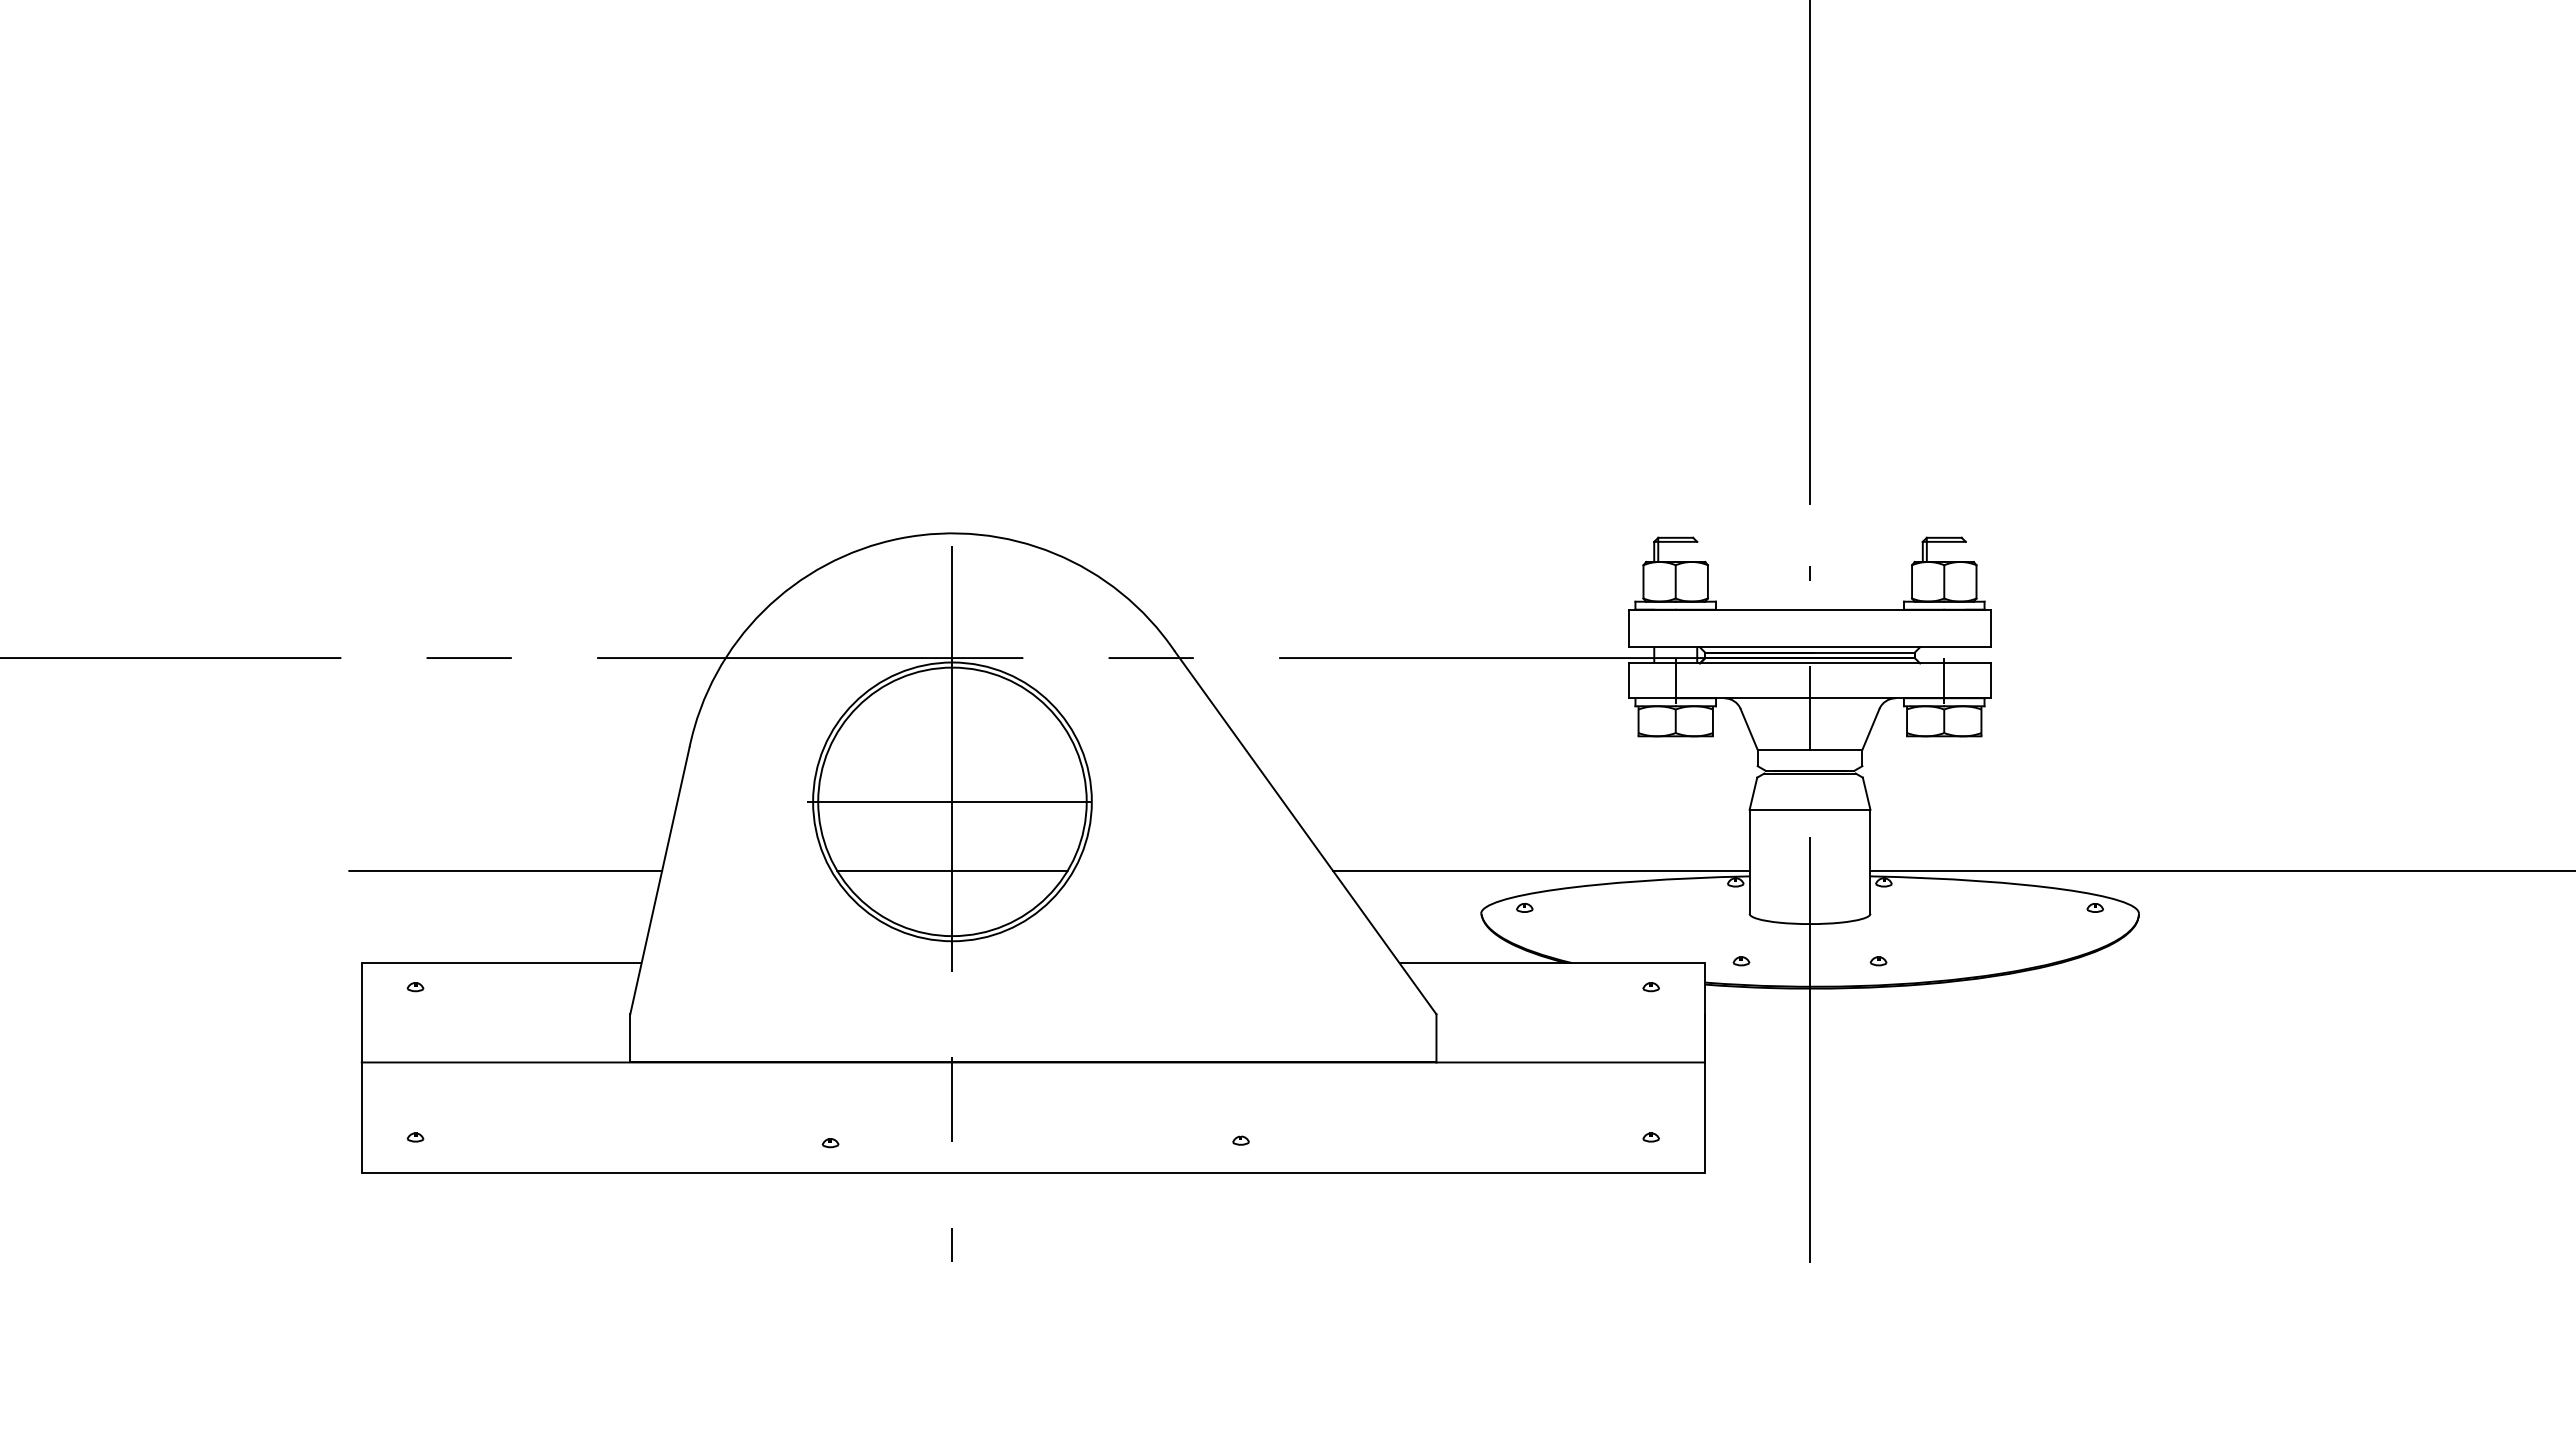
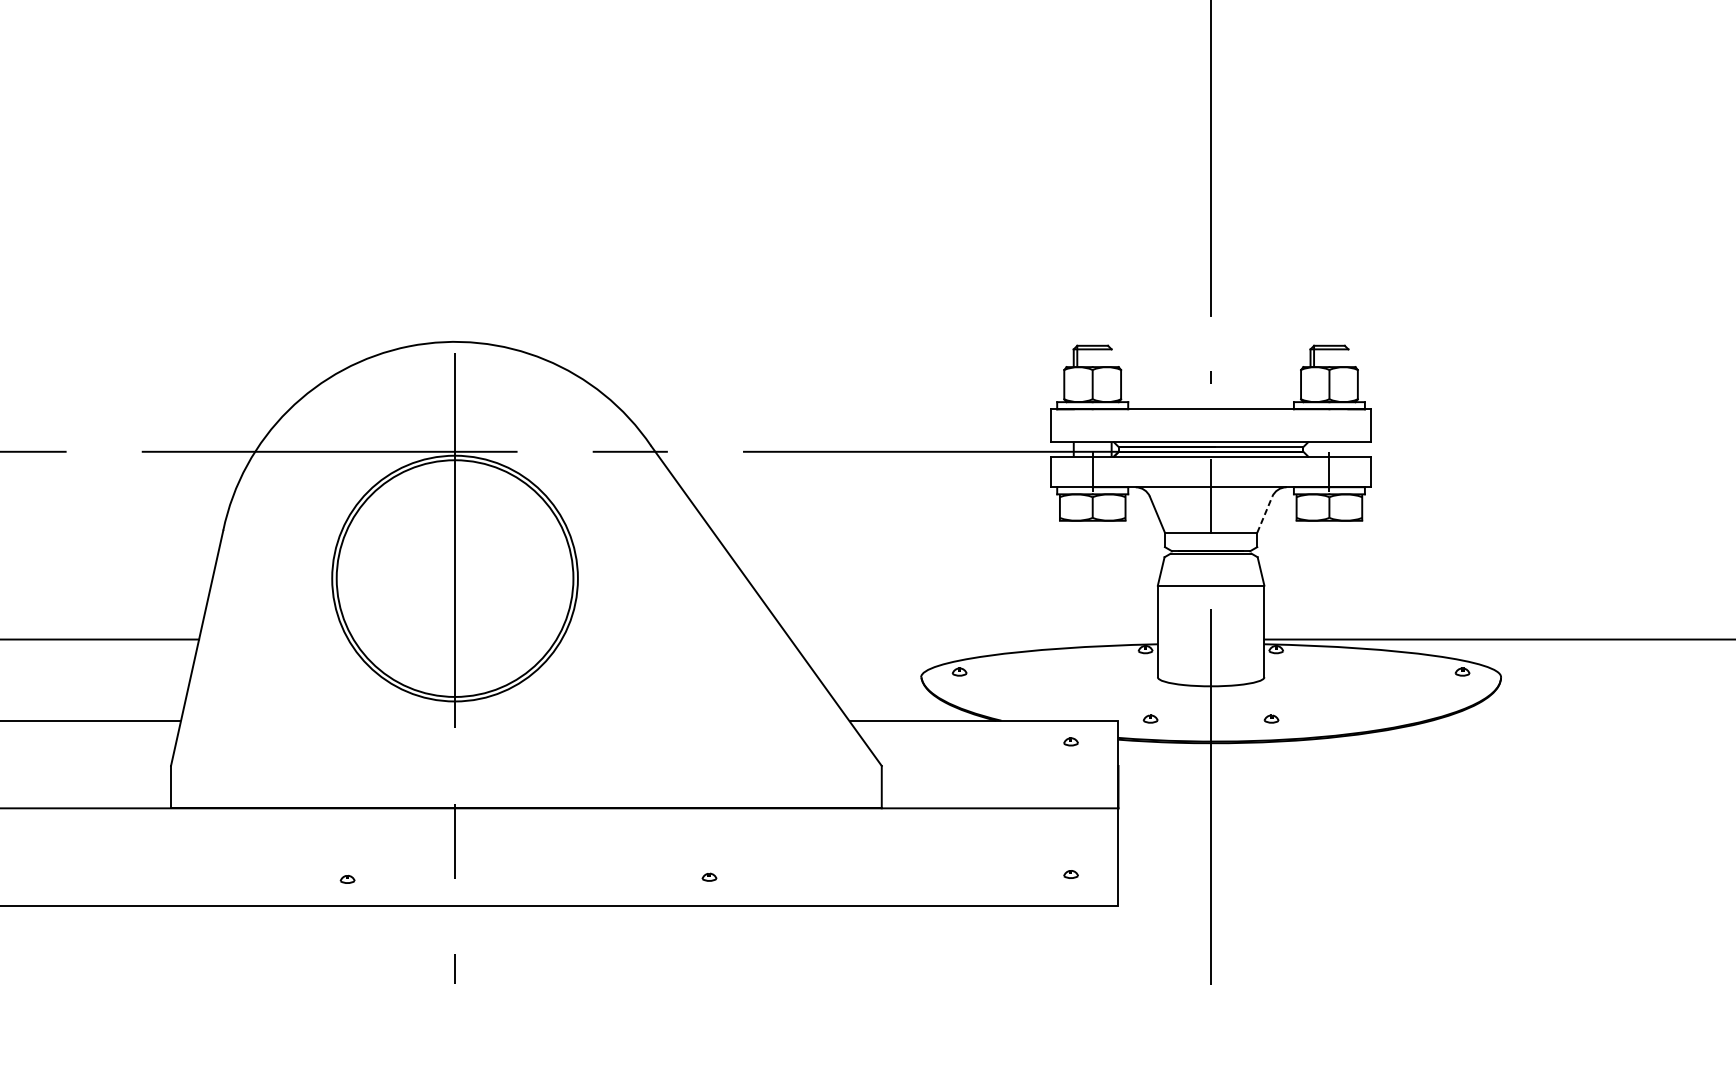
line: (1871, 729) -> (1265, 514), solid -> dashed
line: (949, 801) -> (452, 578), removed
line: (952, 870) -> (455, 639), removed
line: (1541, 870) -> (974, 639), removed

